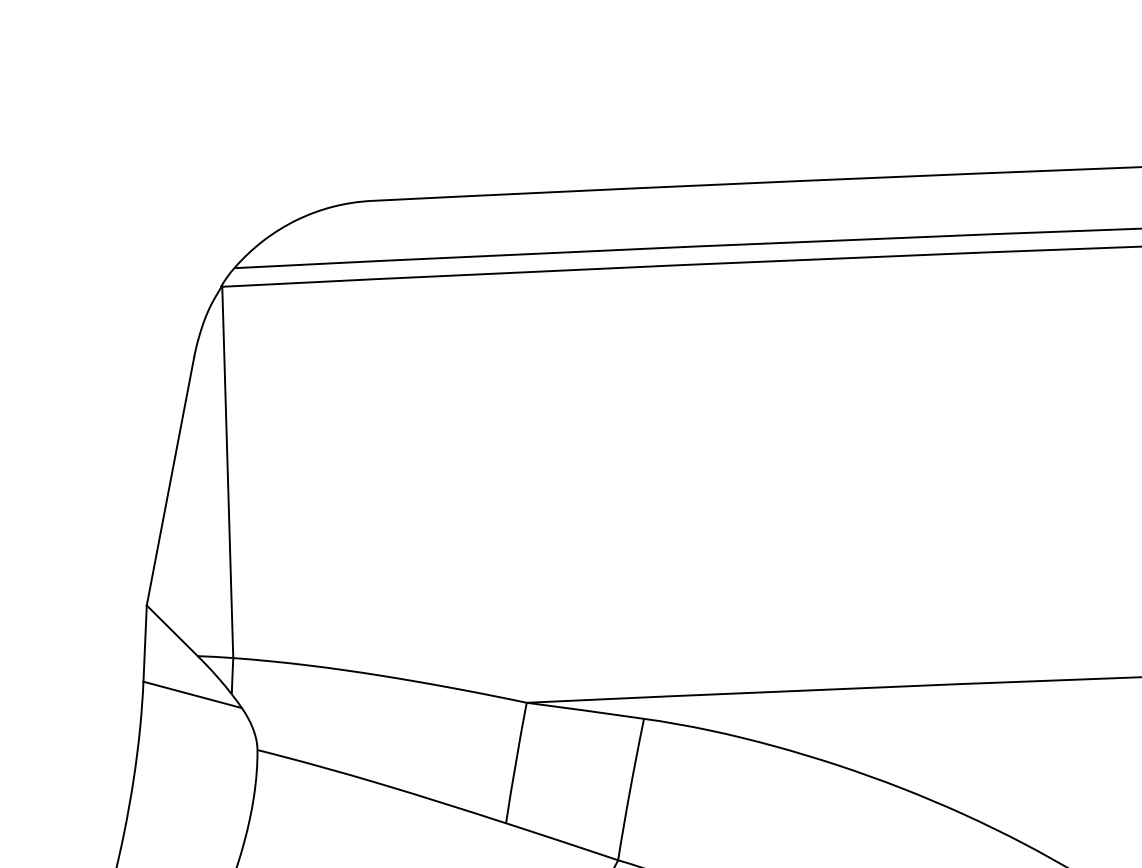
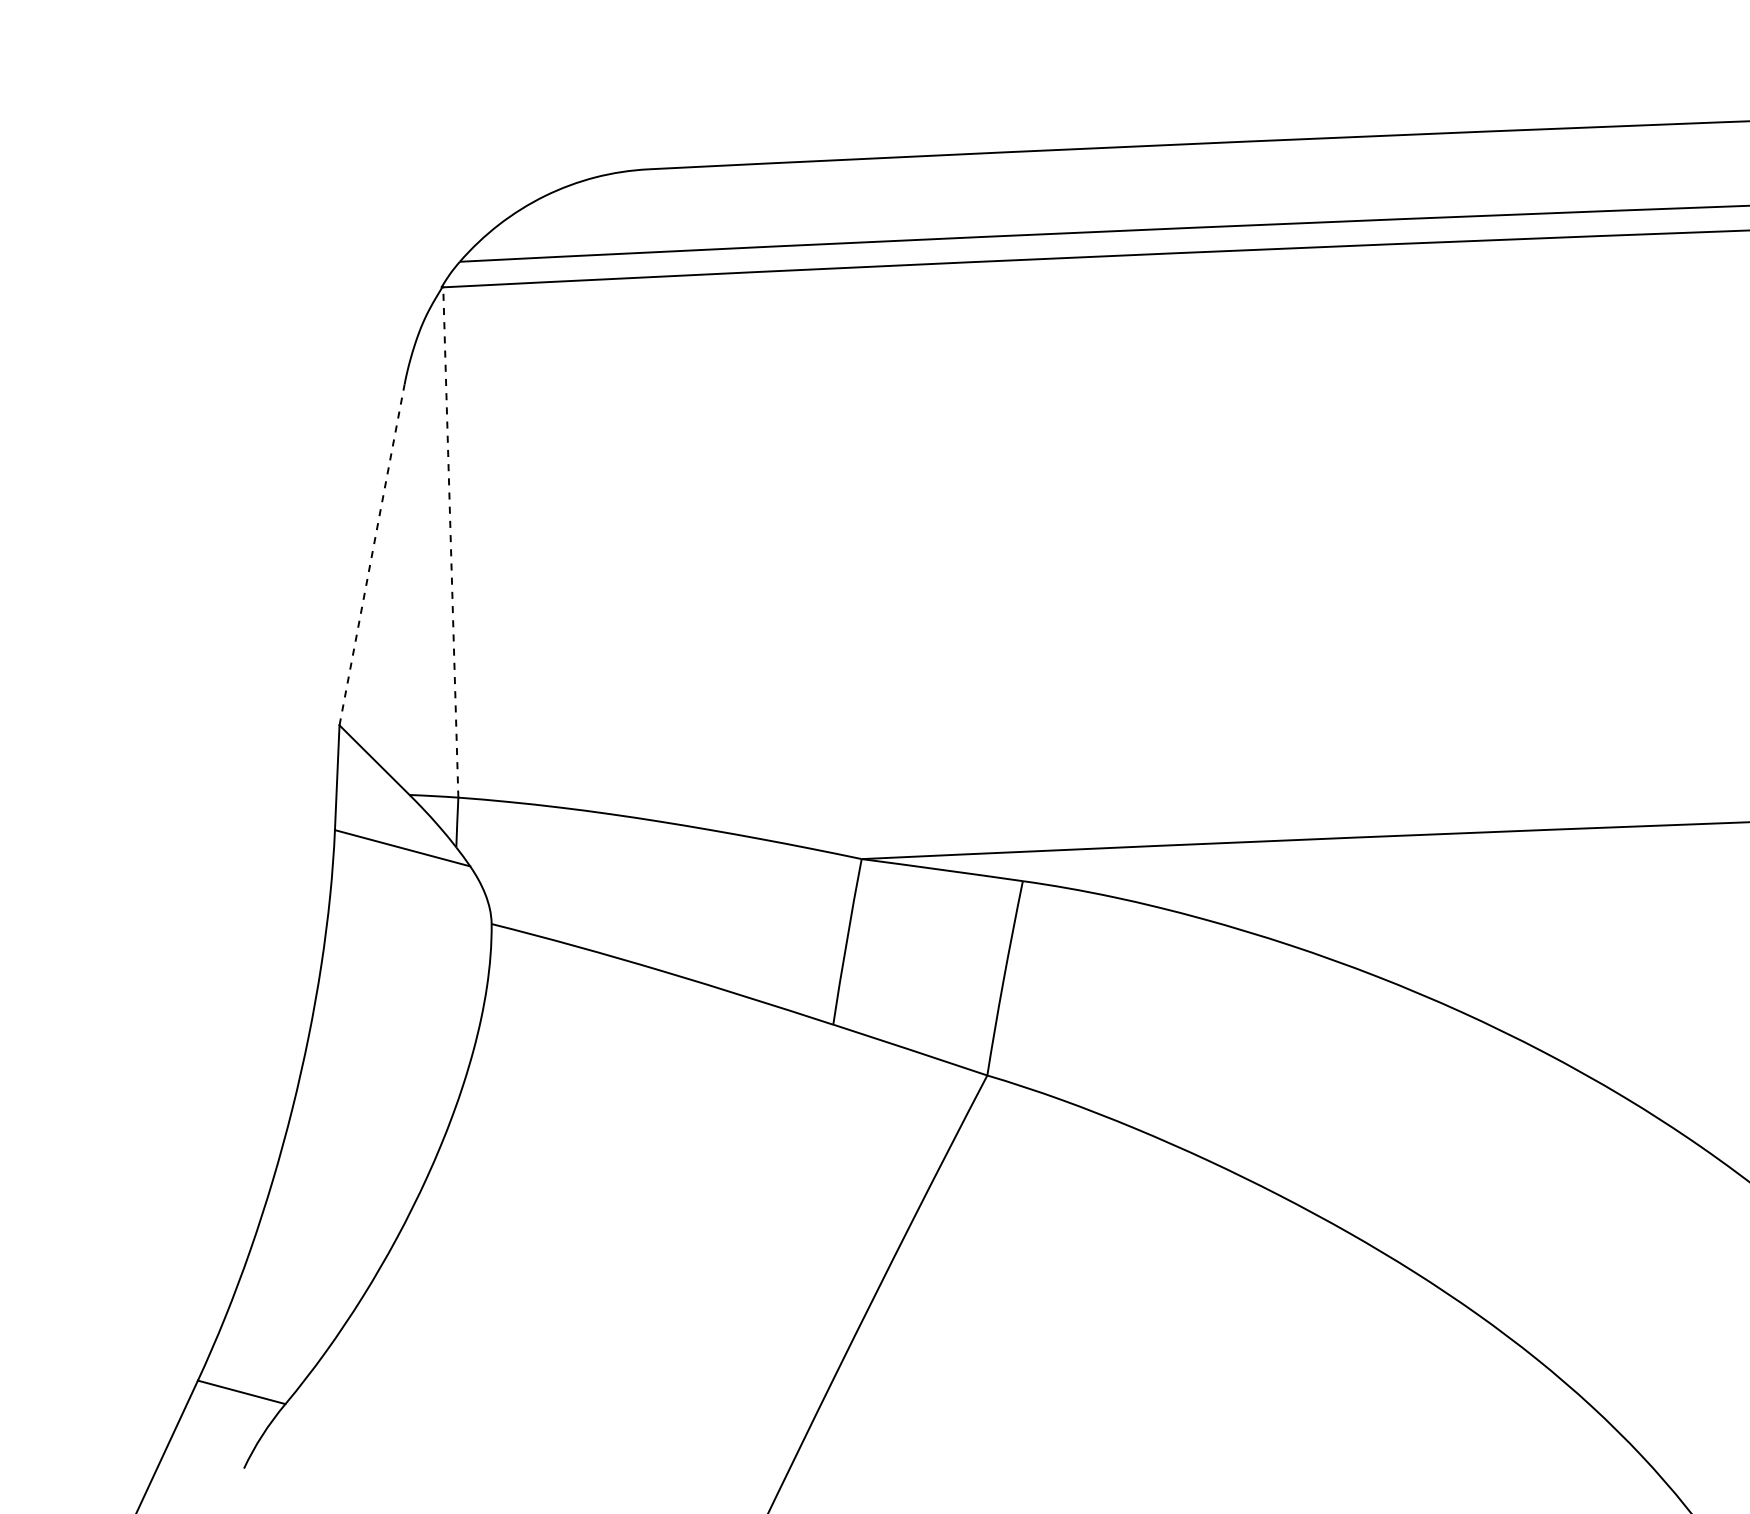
line: (227, 471) -> (450, 541), solid -> dashed
line: (170, 481) -> (372, 554), solid -> dashed

